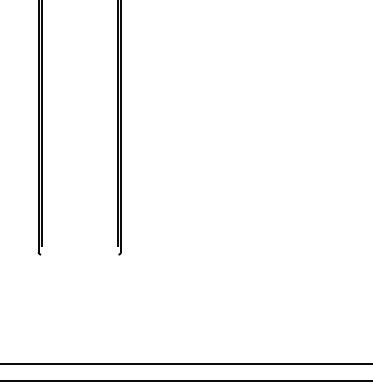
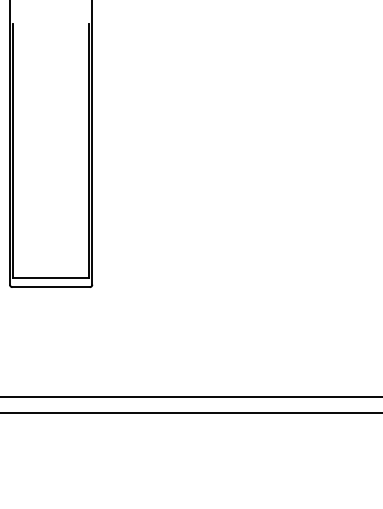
line: (79, 245) -> (50, 278), added
line: (79, 254) -> (50, 287), added

